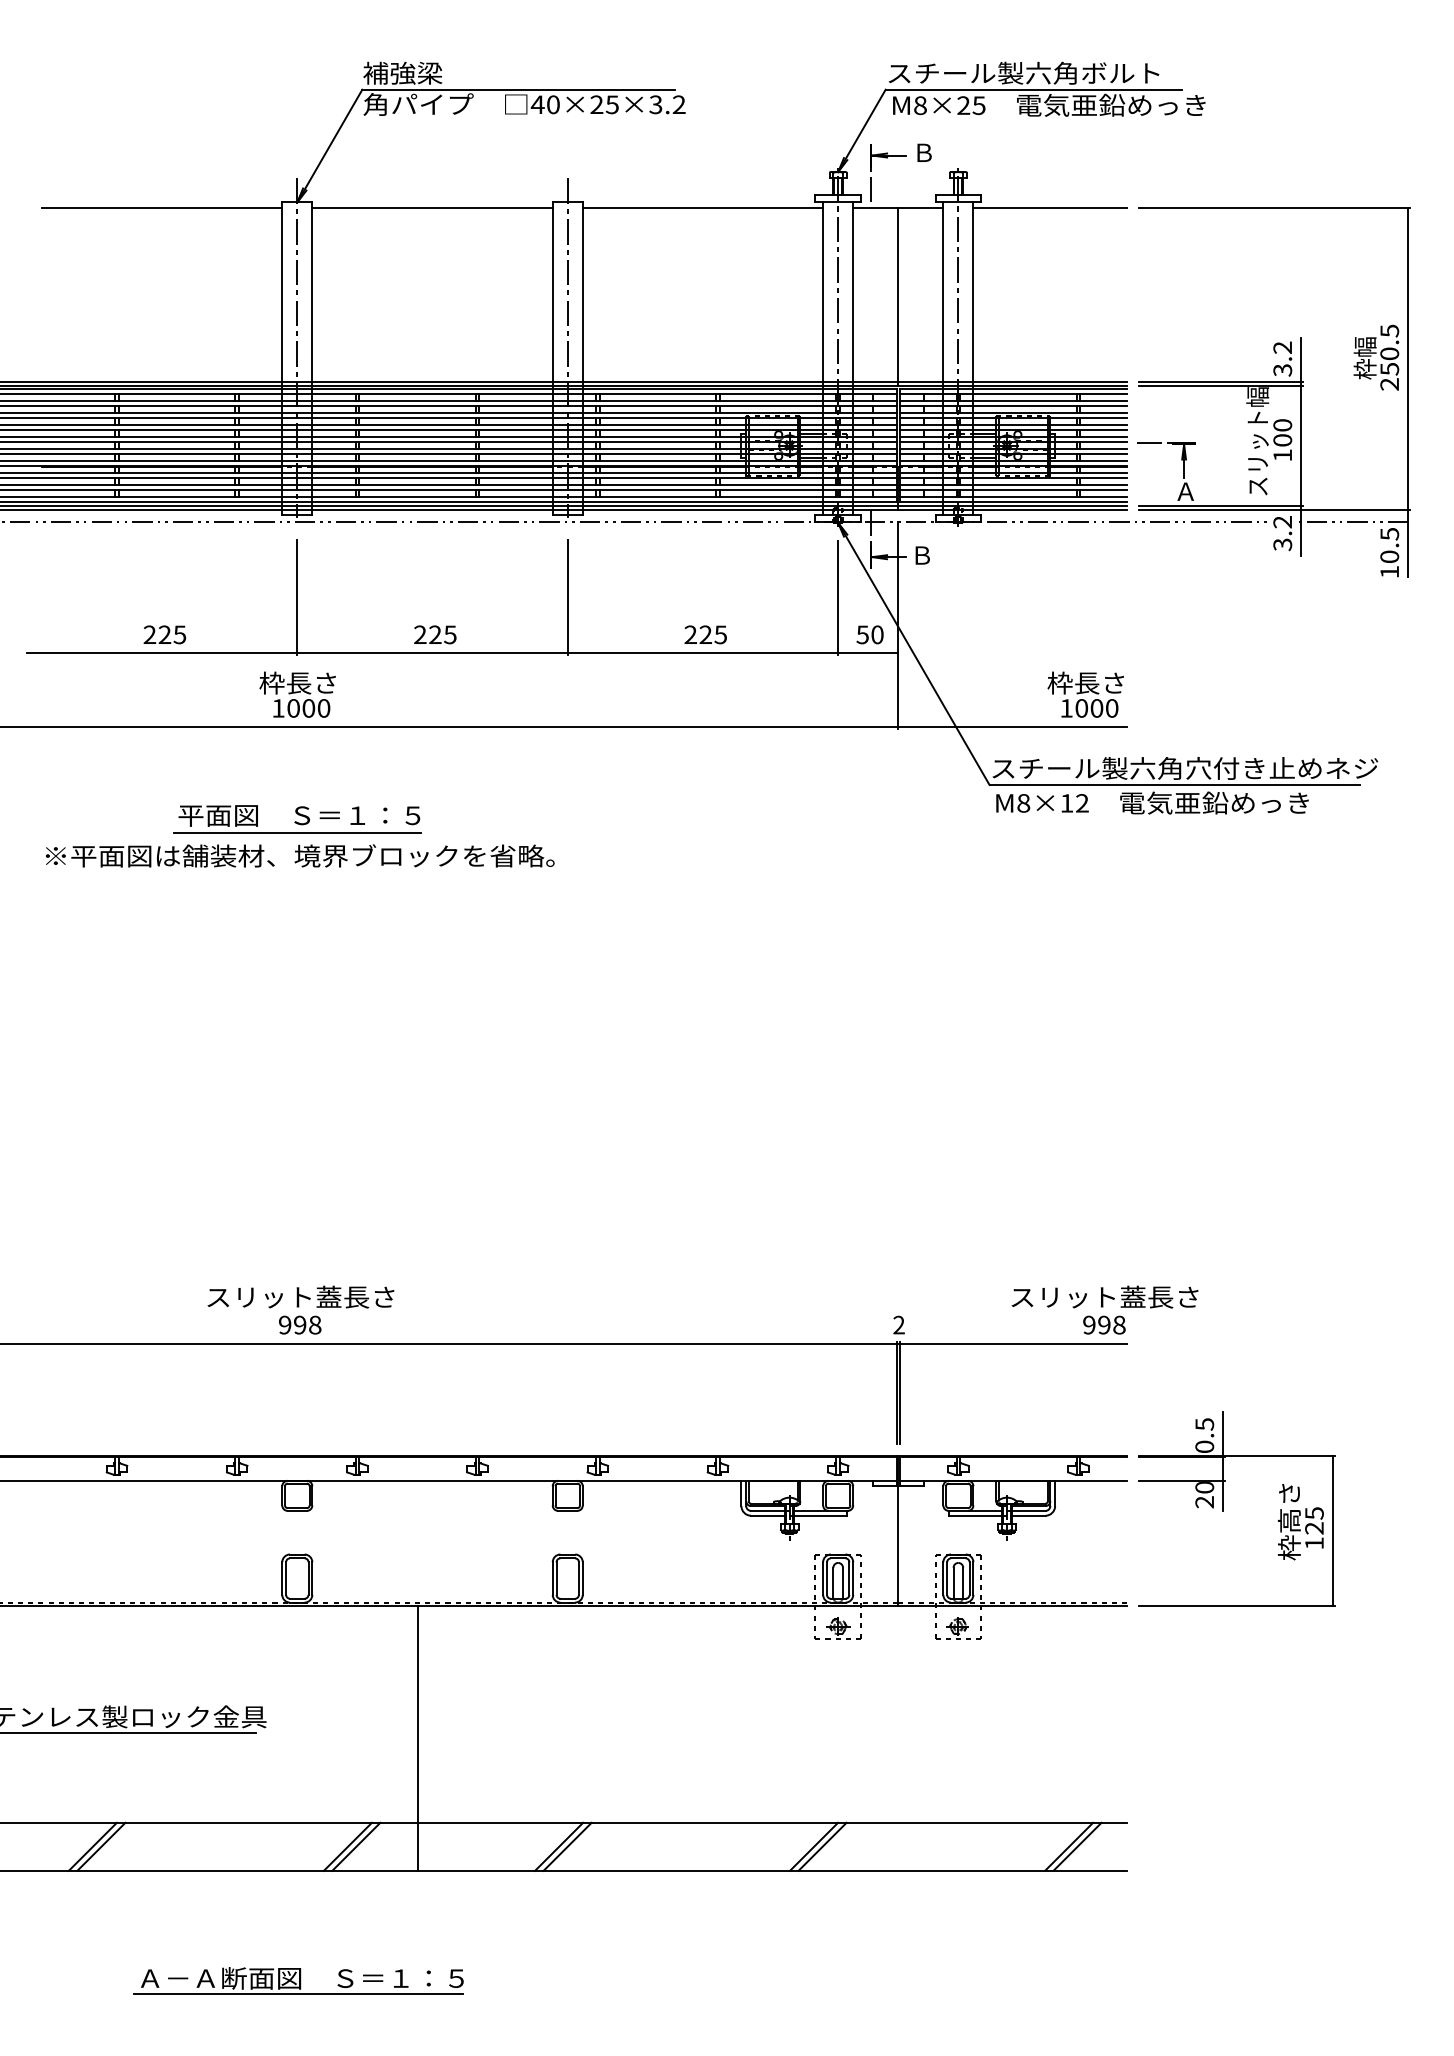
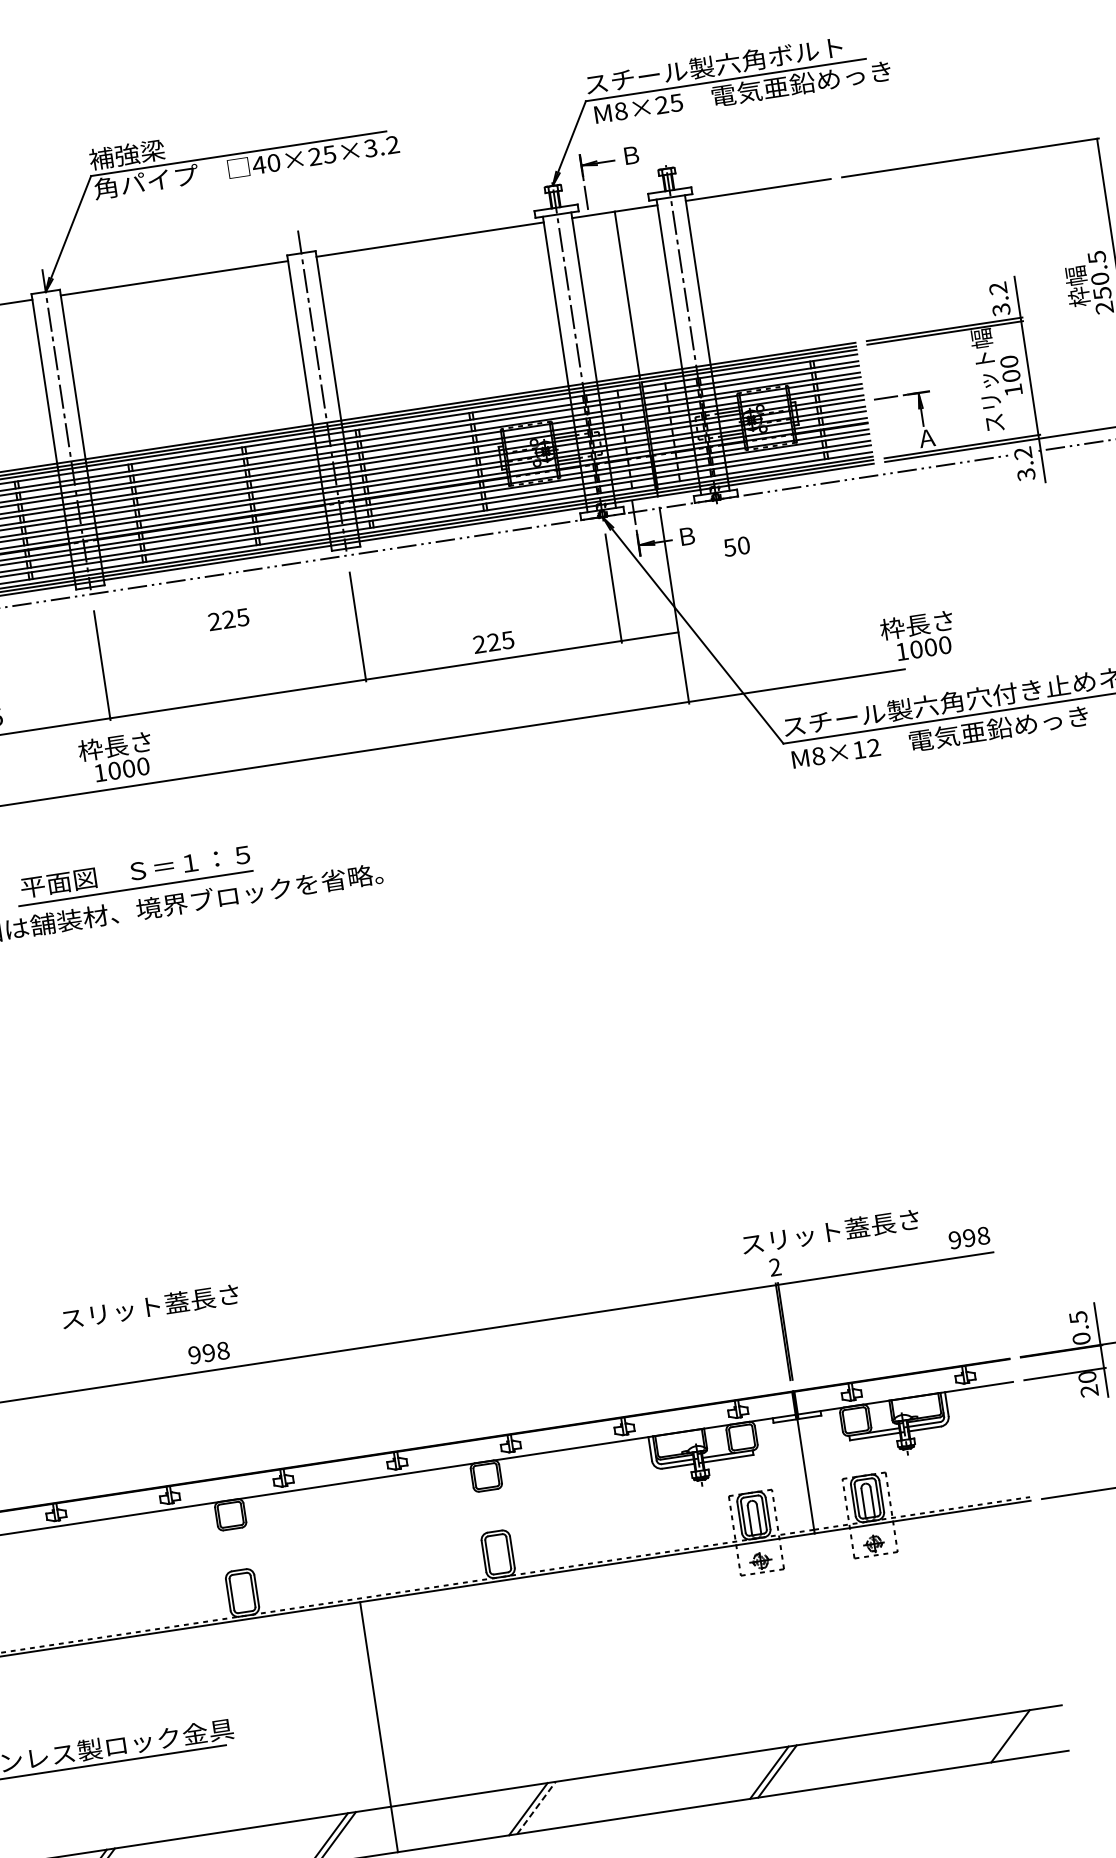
text: (435, 634) -> (228, 619), moved
text: (869, 634) -> (736, 546), moved
text: (1085, 694) -> (918, 635), moved
text: (300, 1296) -> (150, 1306), moved
text: (1104, 1296) -> (830, 1231), moved
line: (567, 1846) -> (536, 1807), solid -> dashed
line: (1077, 1846) -> (1018, 1734), removed

